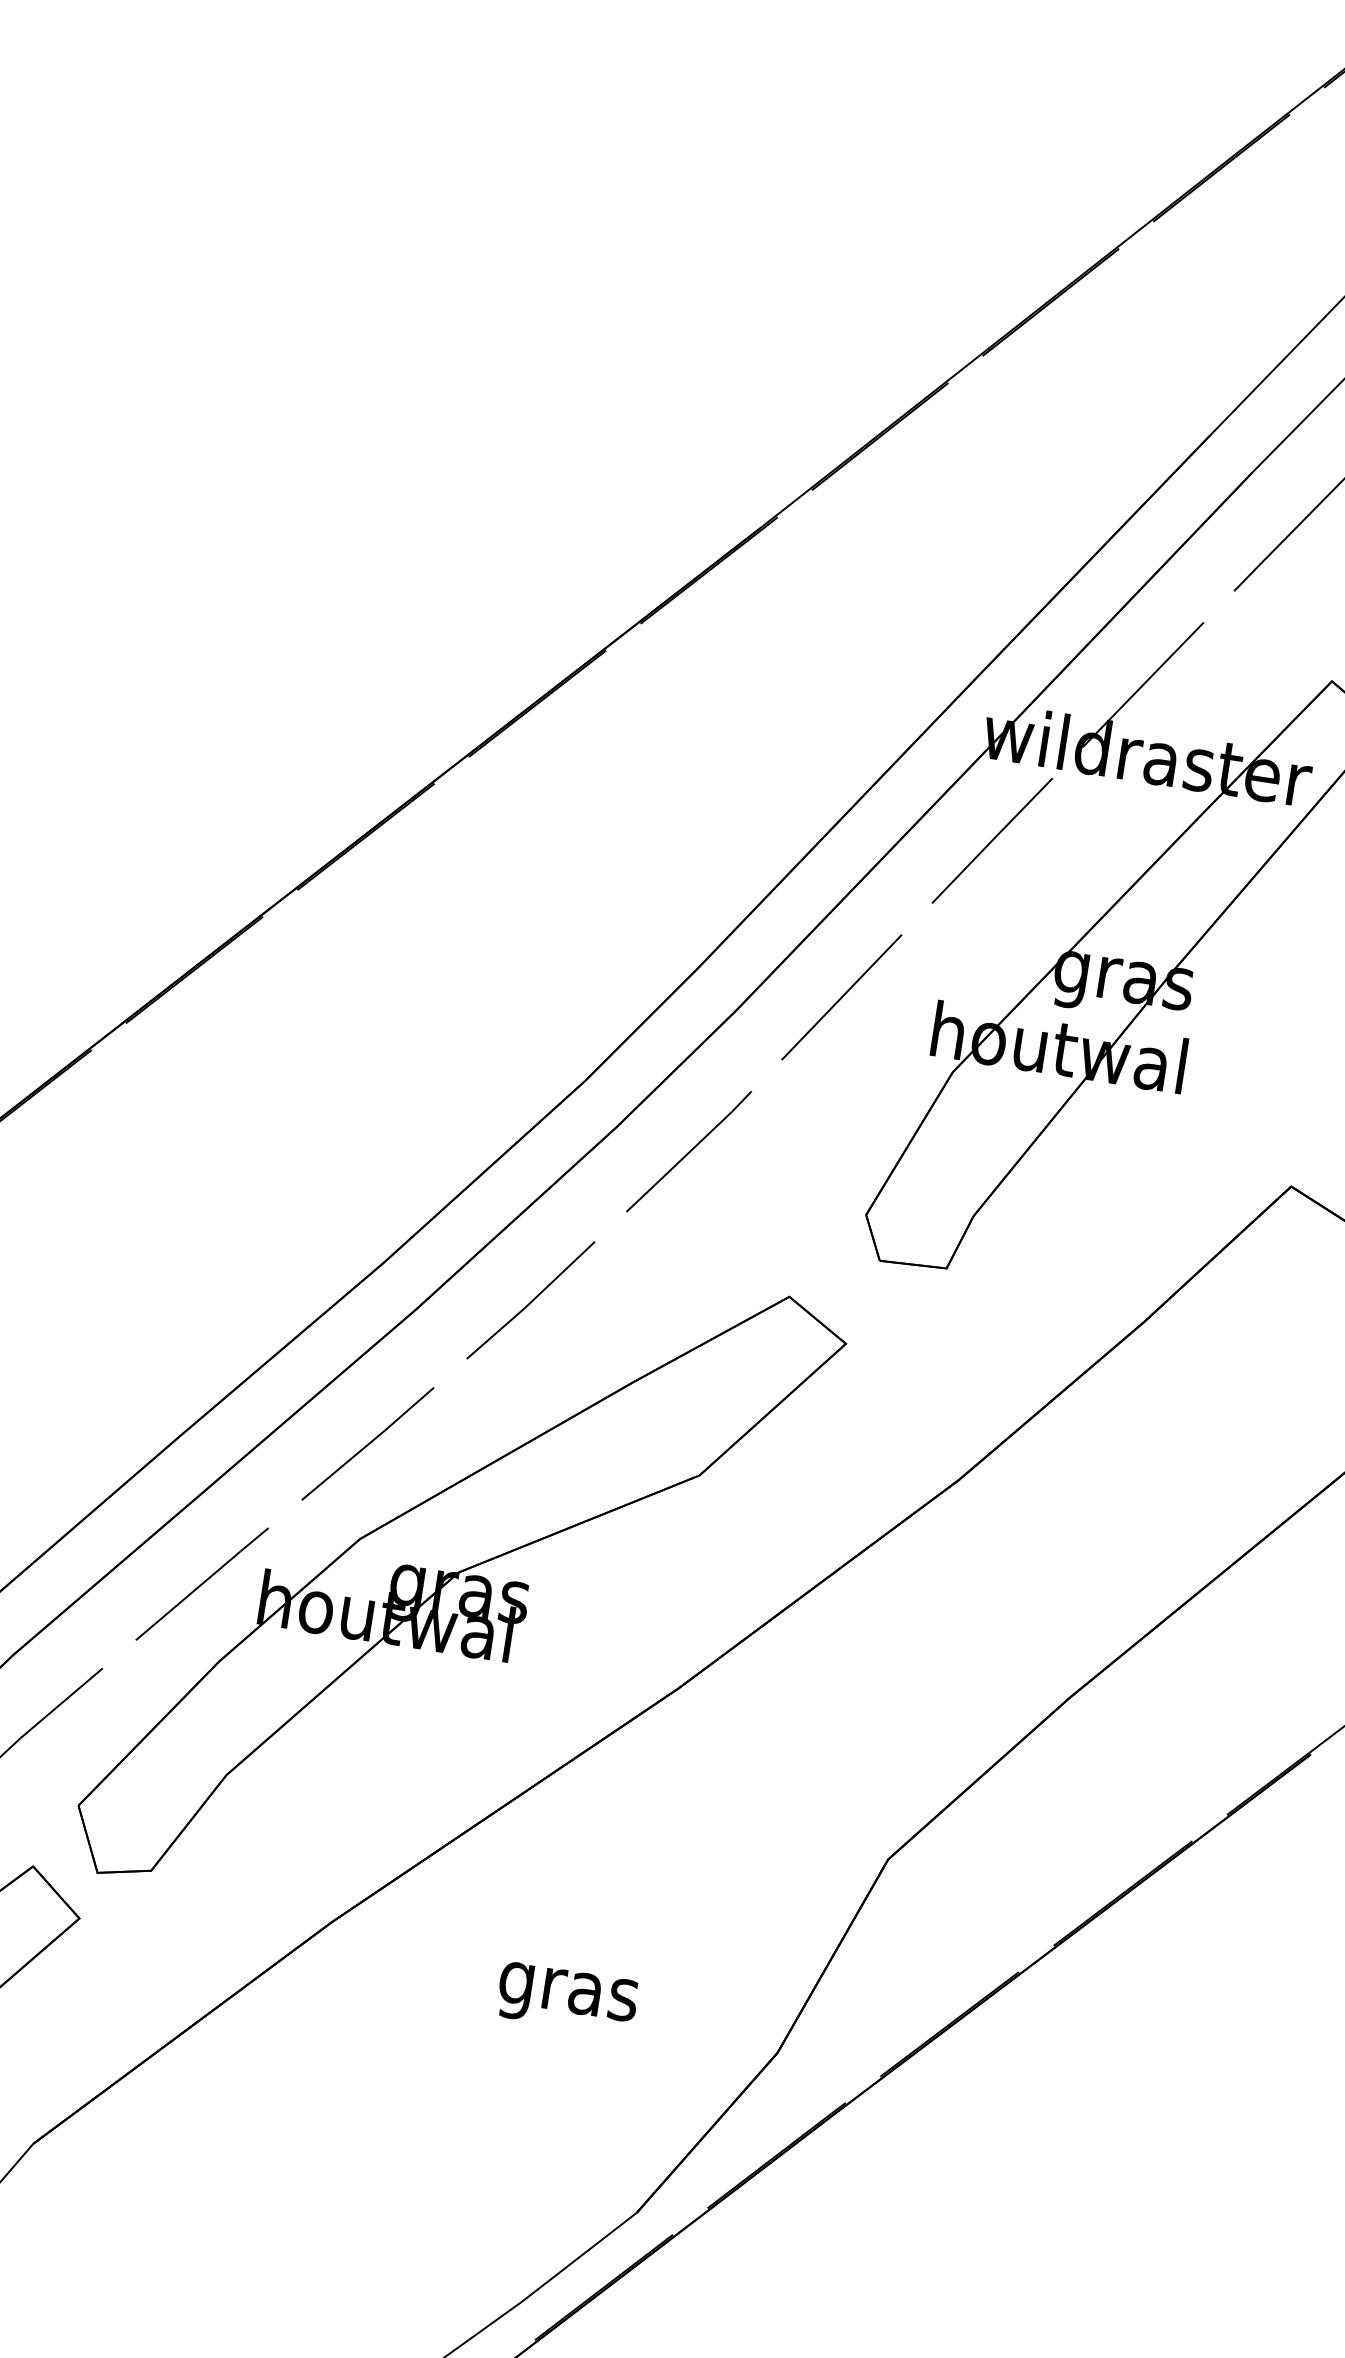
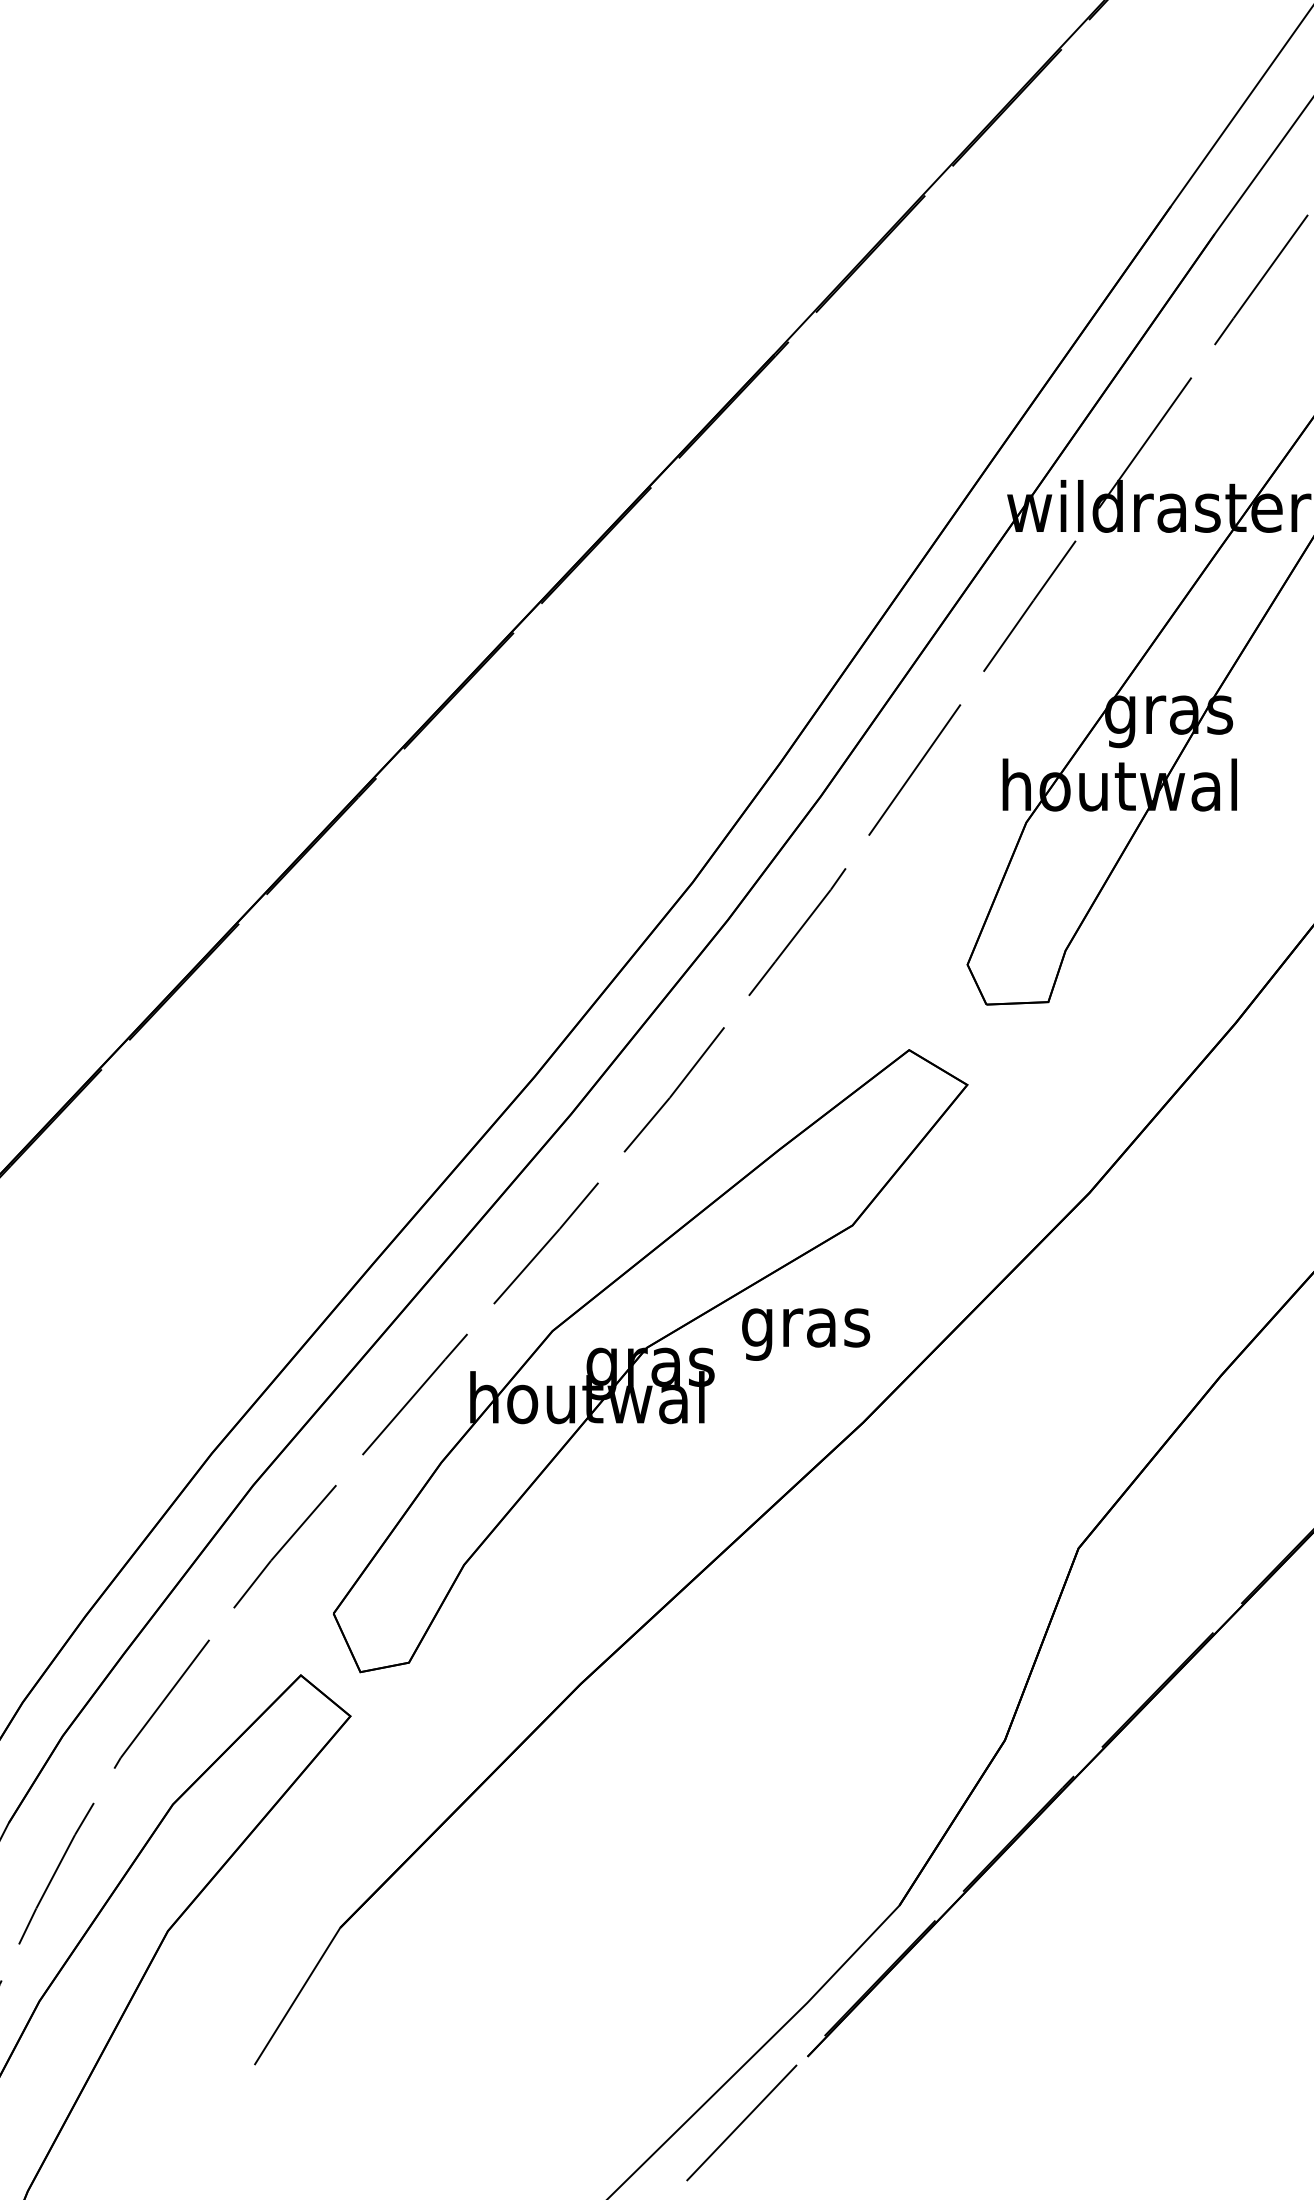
text: (567, 1998) -> (806, 1334), moved

